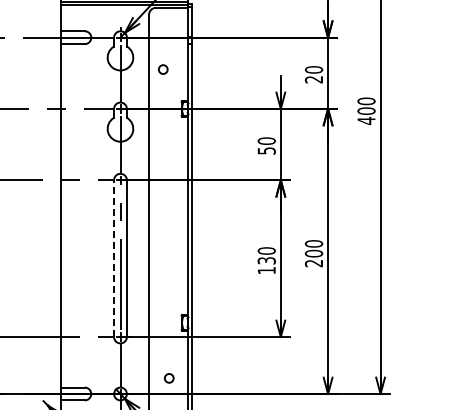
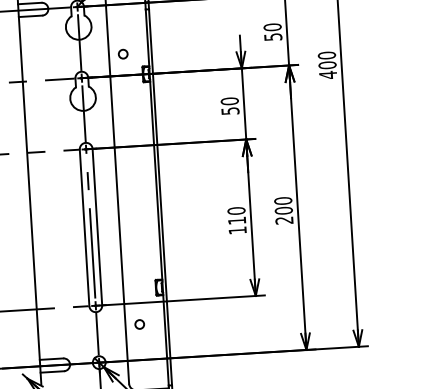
circle: (163, 69) -> (123, 54), moved
text: (313, 79) -> (272, 36), 20 -> 50
line: (114, 258) -> (85, 227), dashed -> solid
text: (266, 260) -> (236, 220), 130 -> 110
circle: (169, 378) -> (140, 324), moved

